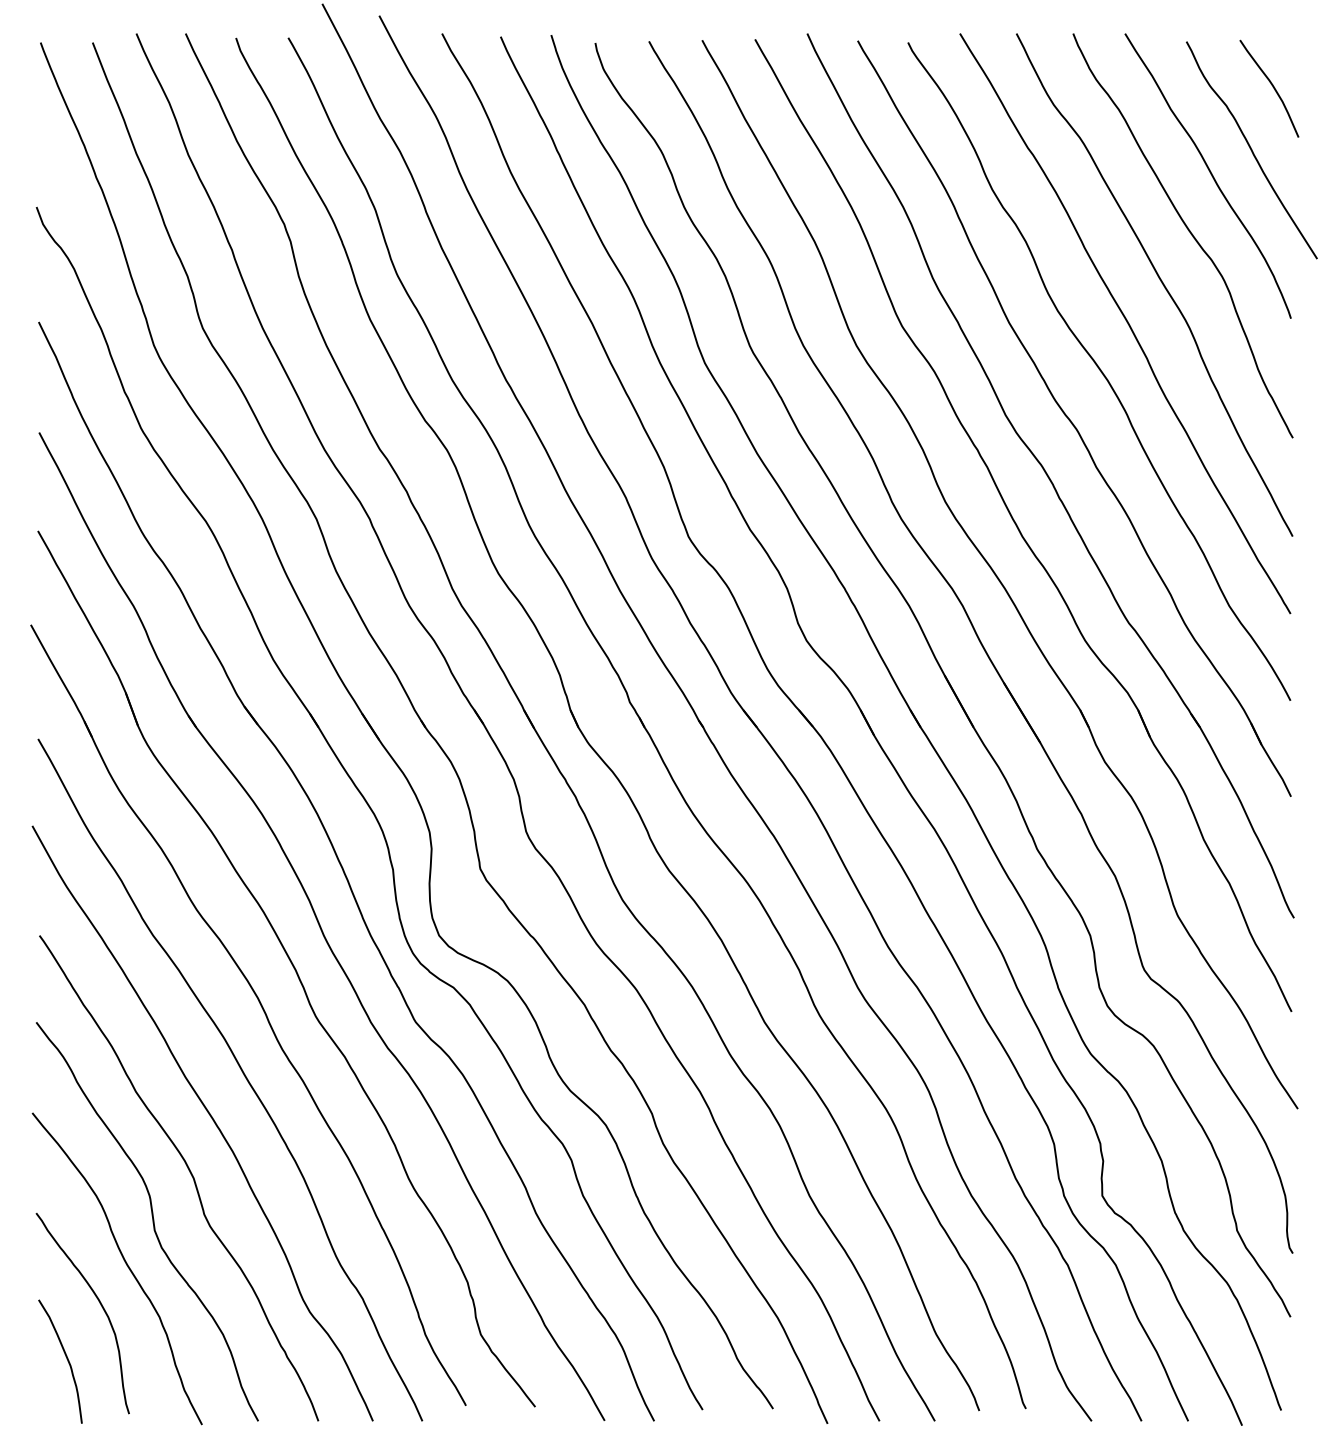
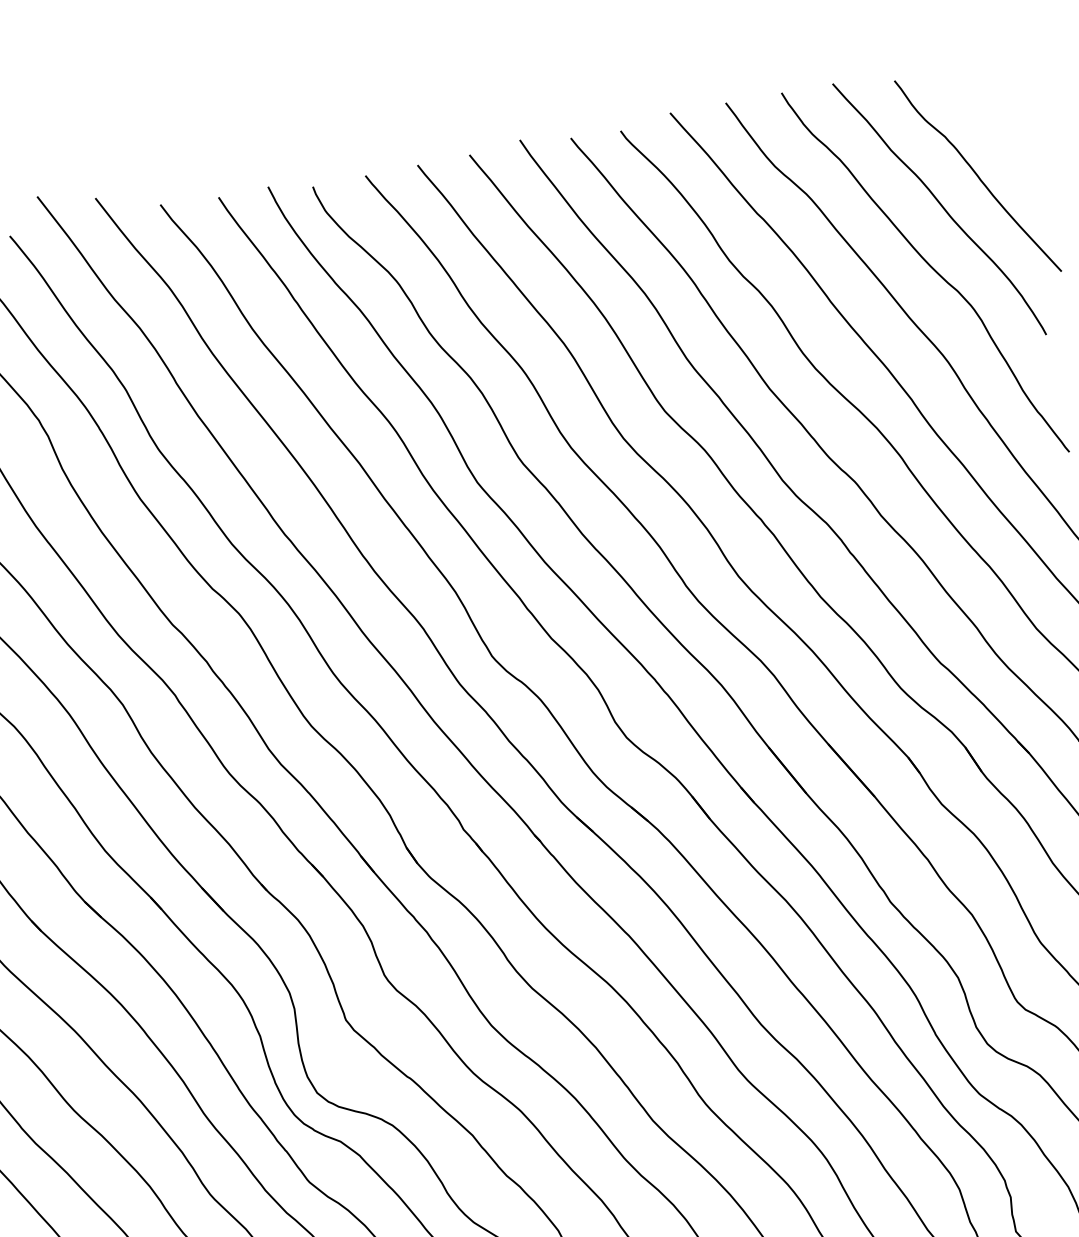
curve: (1272, 87) -> (987, 110), removed

